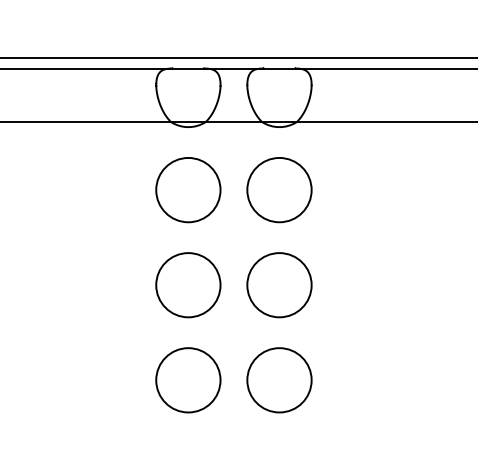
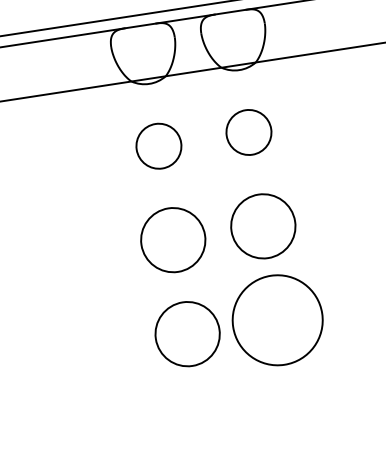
part: (188, 190) -> (159, 146), size x0.7
part: (279, 190) -> (249, 132), size x0.7
part: (279, 380) -> (277, 320), size x1.4

